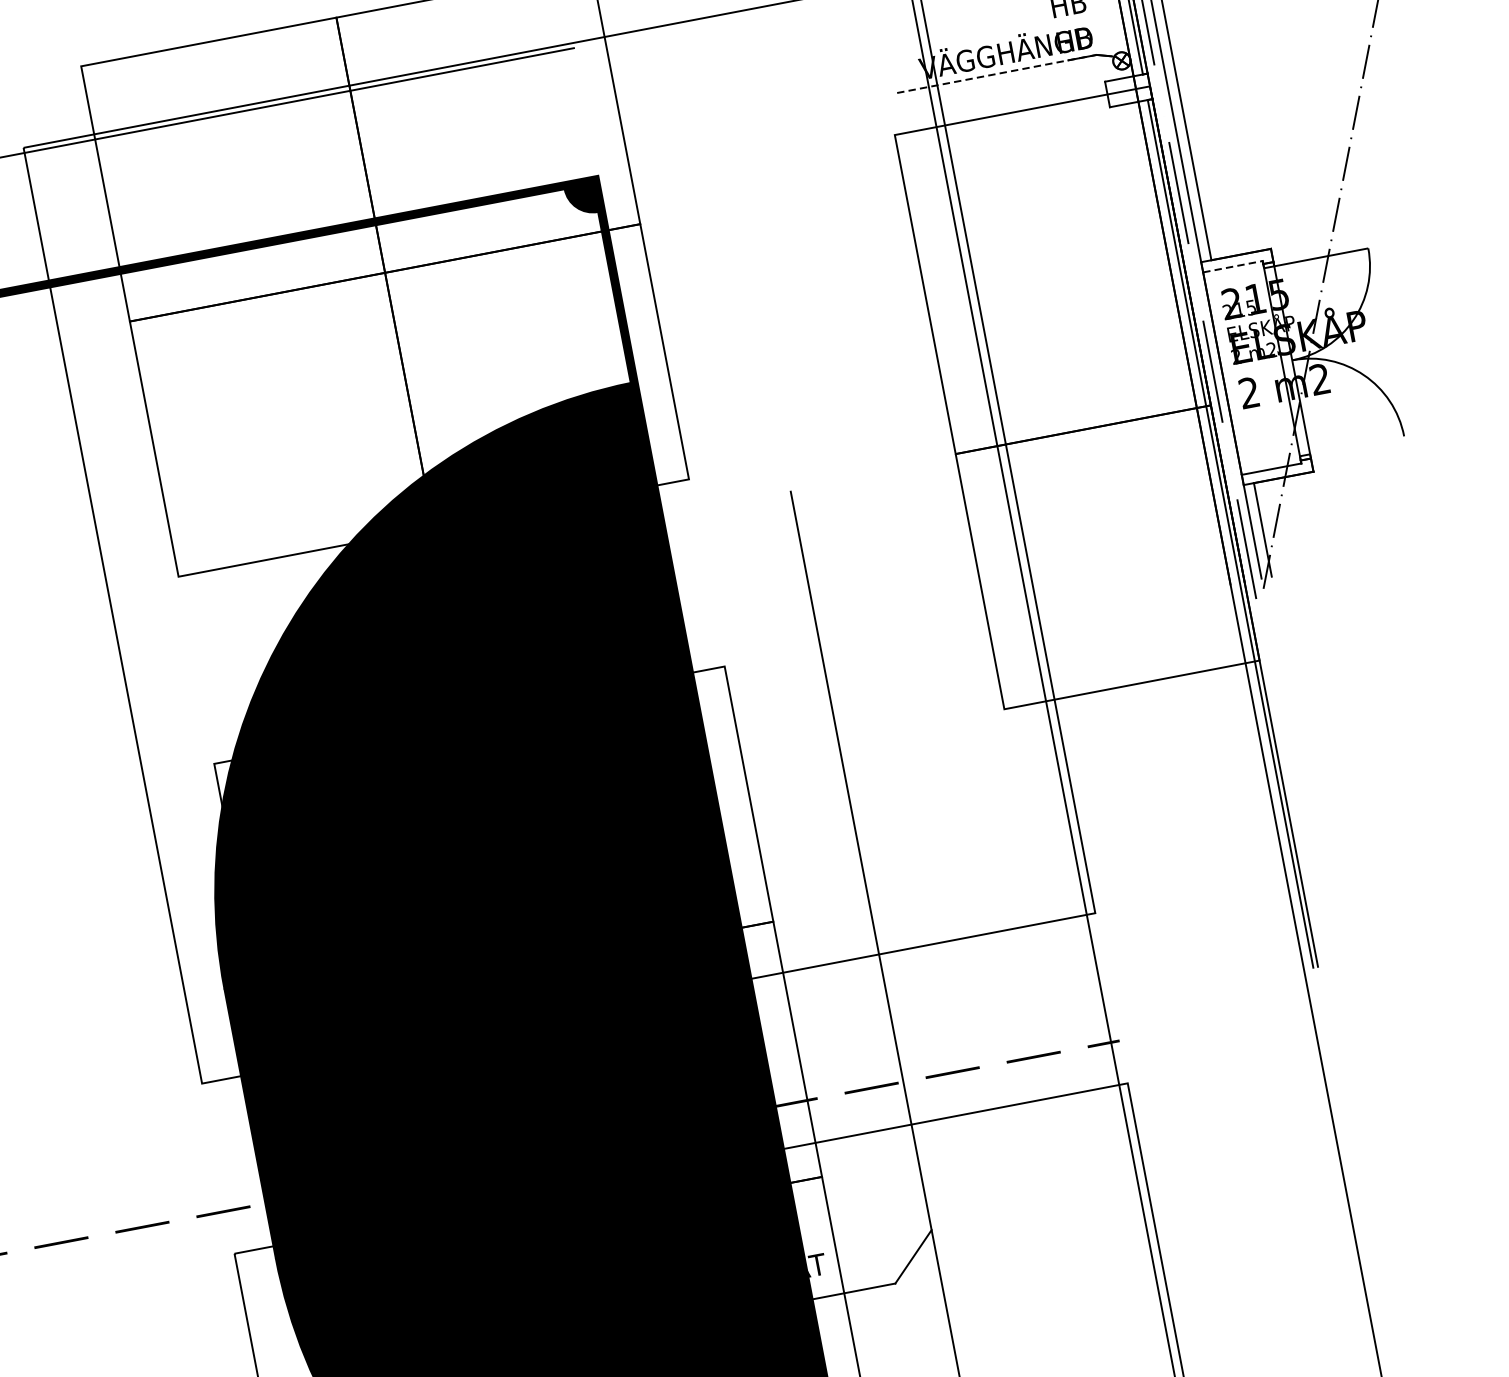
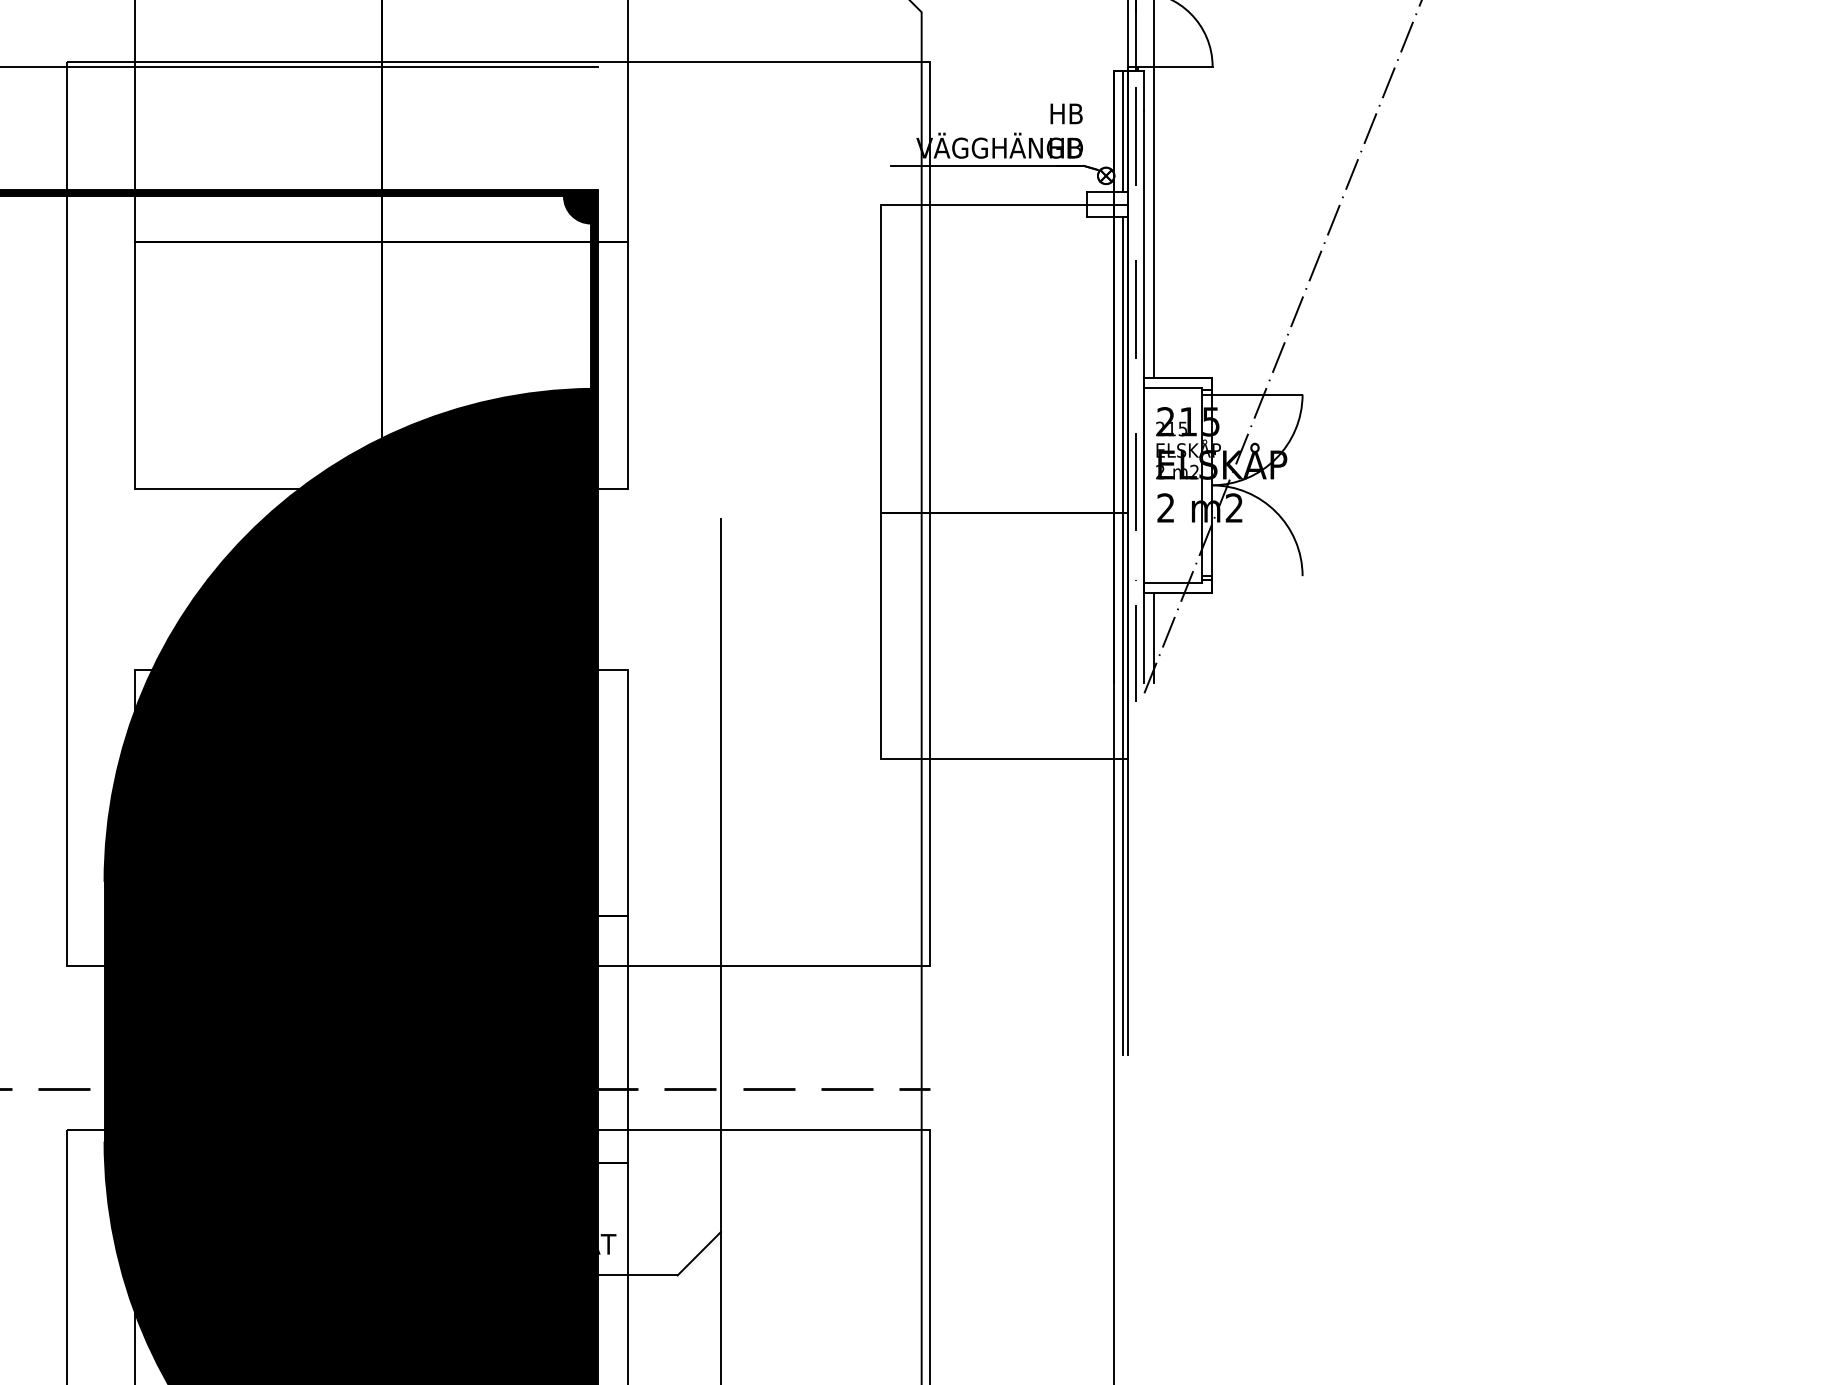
line: (996, 73) -> (987, 165), dashed -> solid
line: (1233, 266) -> (1173, 387), dashed -> solid

